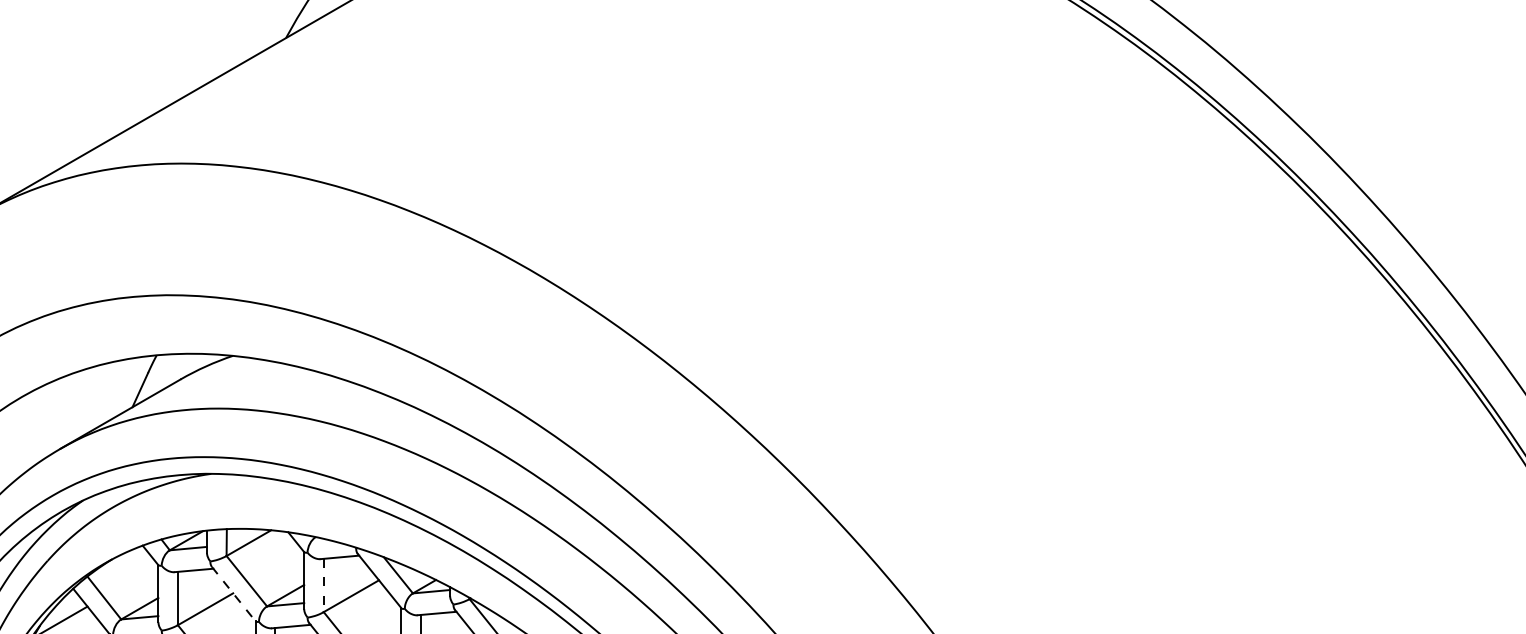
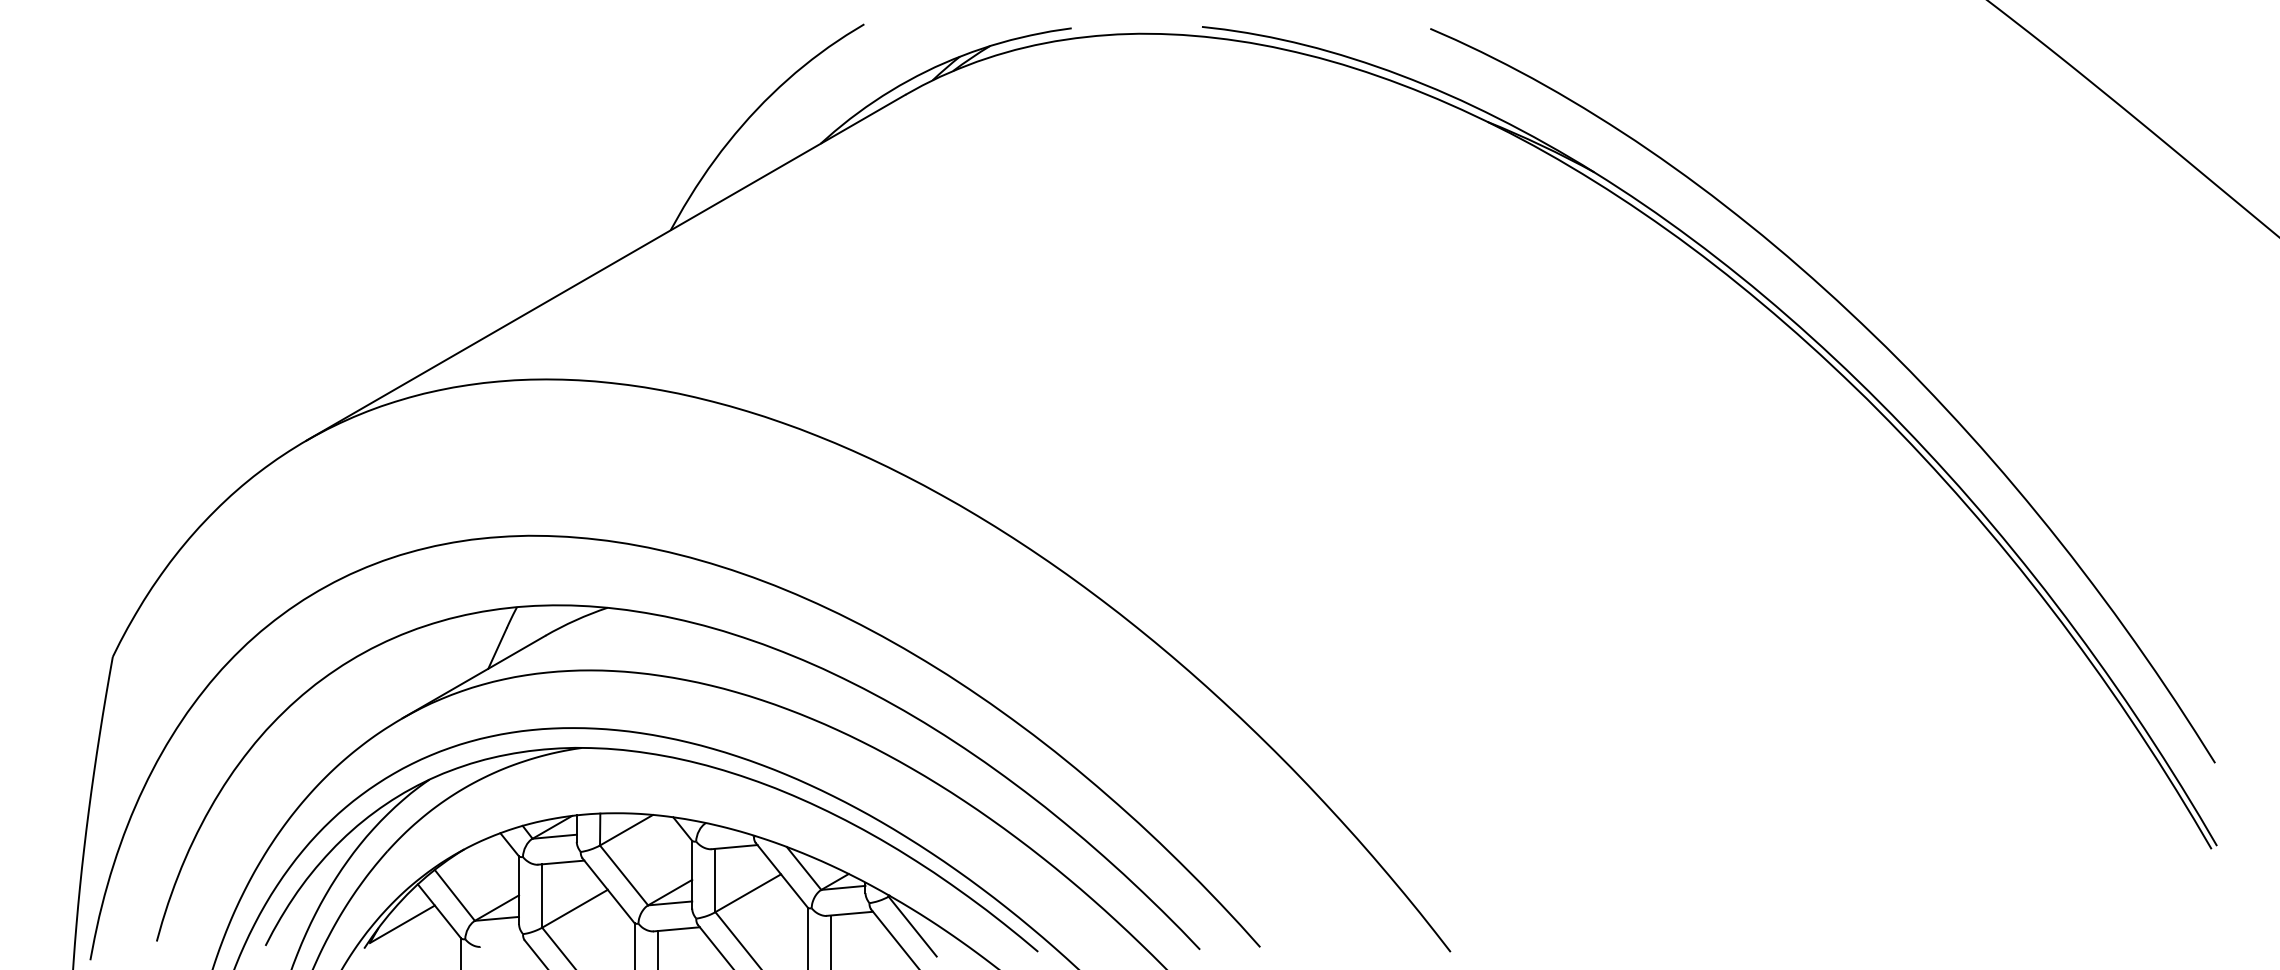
line: (323, 585) -> (715, 880), dashed -> solid
line: (233, 593) -> (608, 890), dashed -> solid

